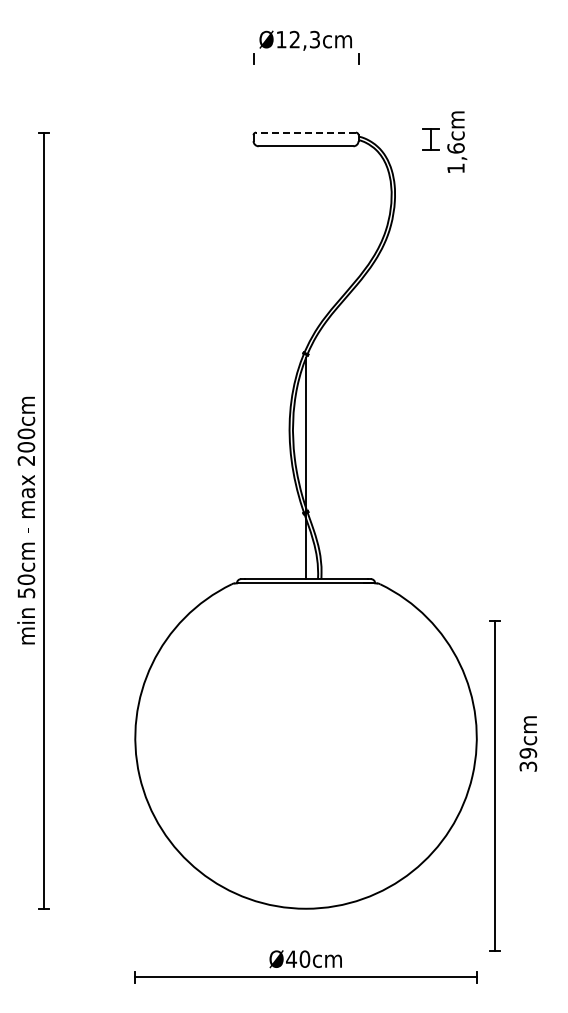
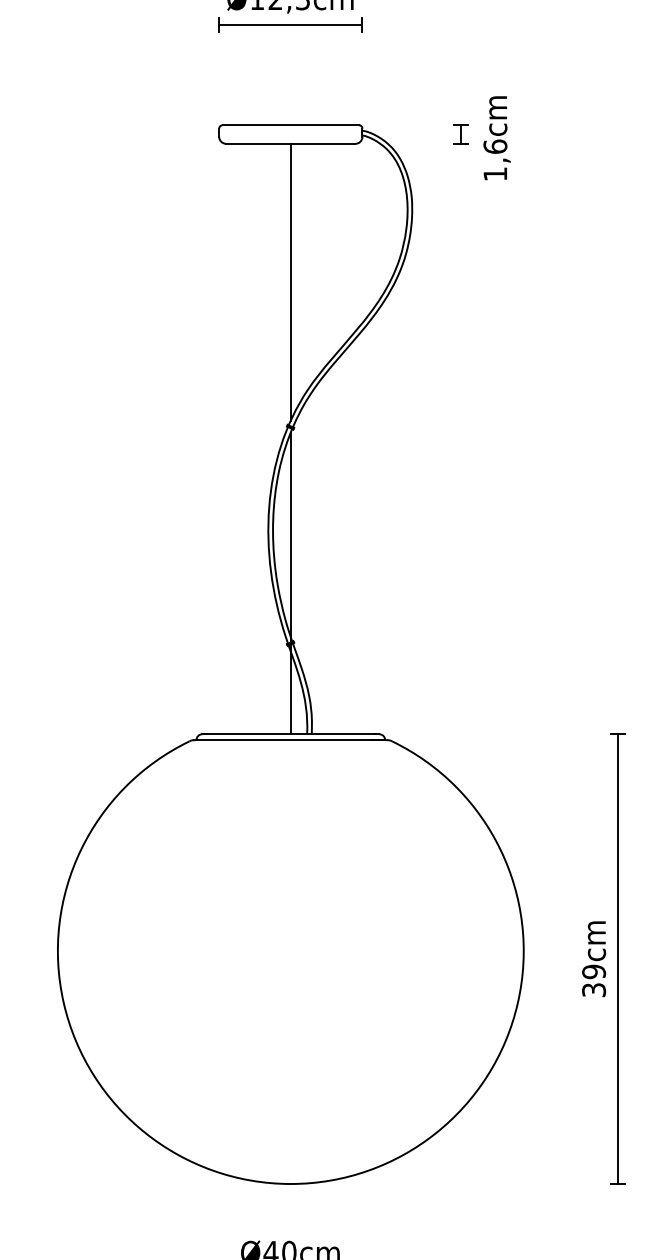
line: (305, 59) -> (290, 25), added
line: (306, 132) -> (291, 125), dashed -> solid
part: (430, 139) -> (460, 134), size x0.62
line: (306, 247) -> (291, 281), added
part: (494, 785) -> (617, 958), moved

